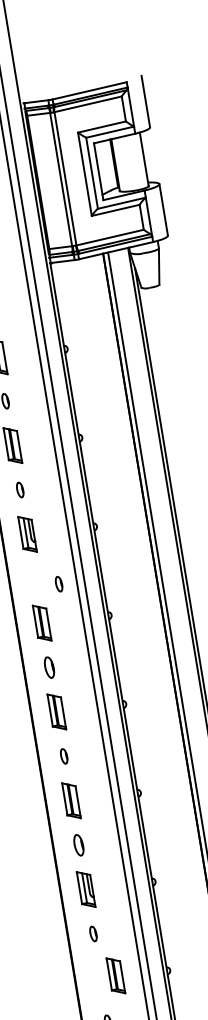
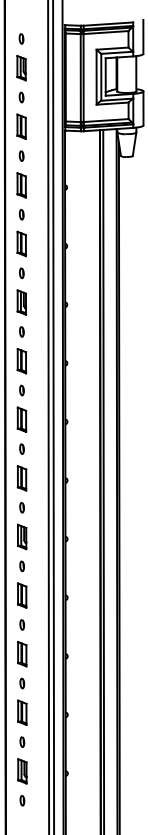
part: (58, 583) -> (21, 331), moved
part: (48, 667) -> (21, 390), size x0.71
part: (77, 844) -> (21, 507), size x0.71
part: (116, 975) -> (22, 595), moved

